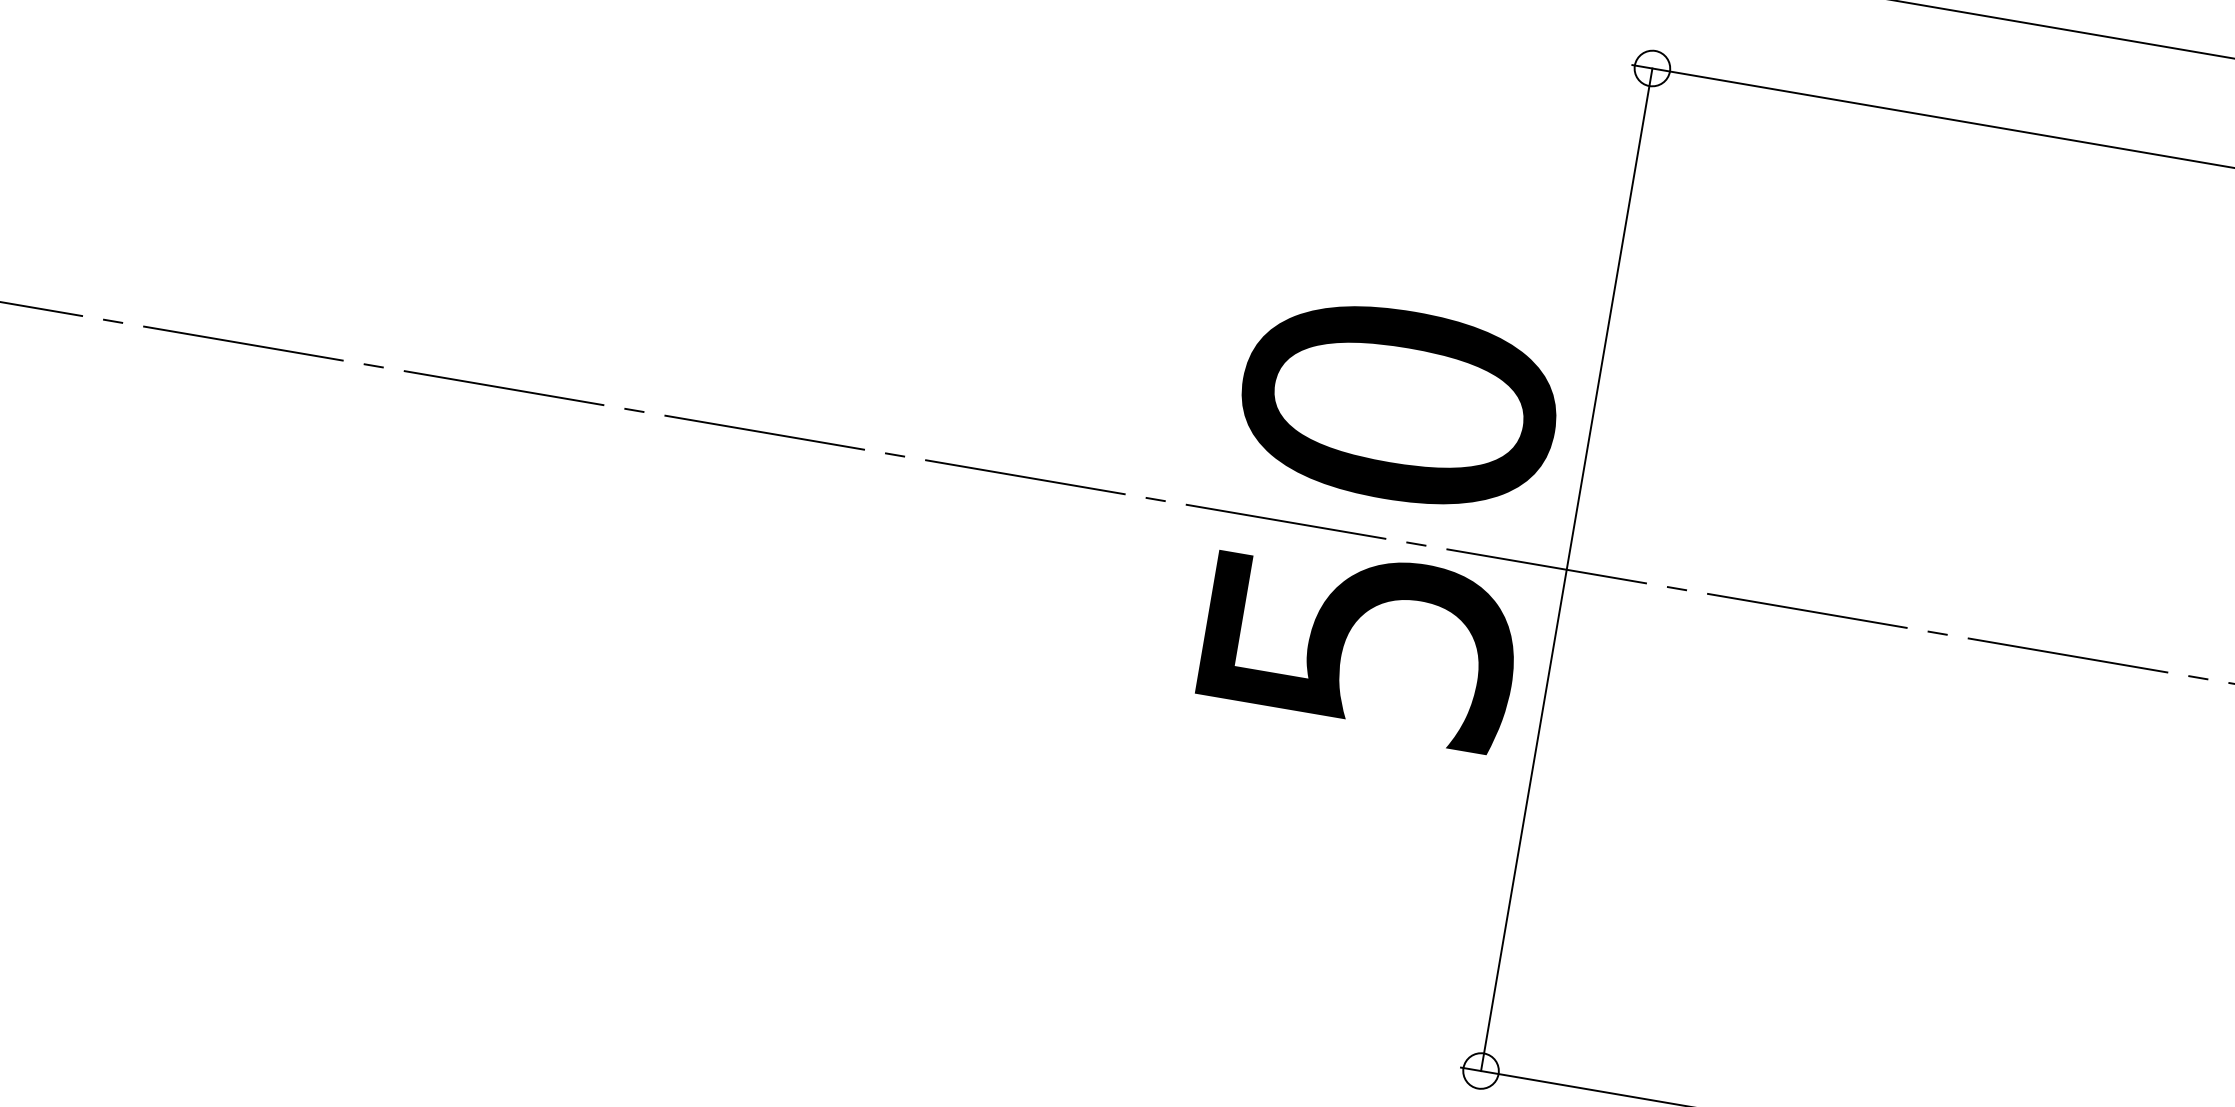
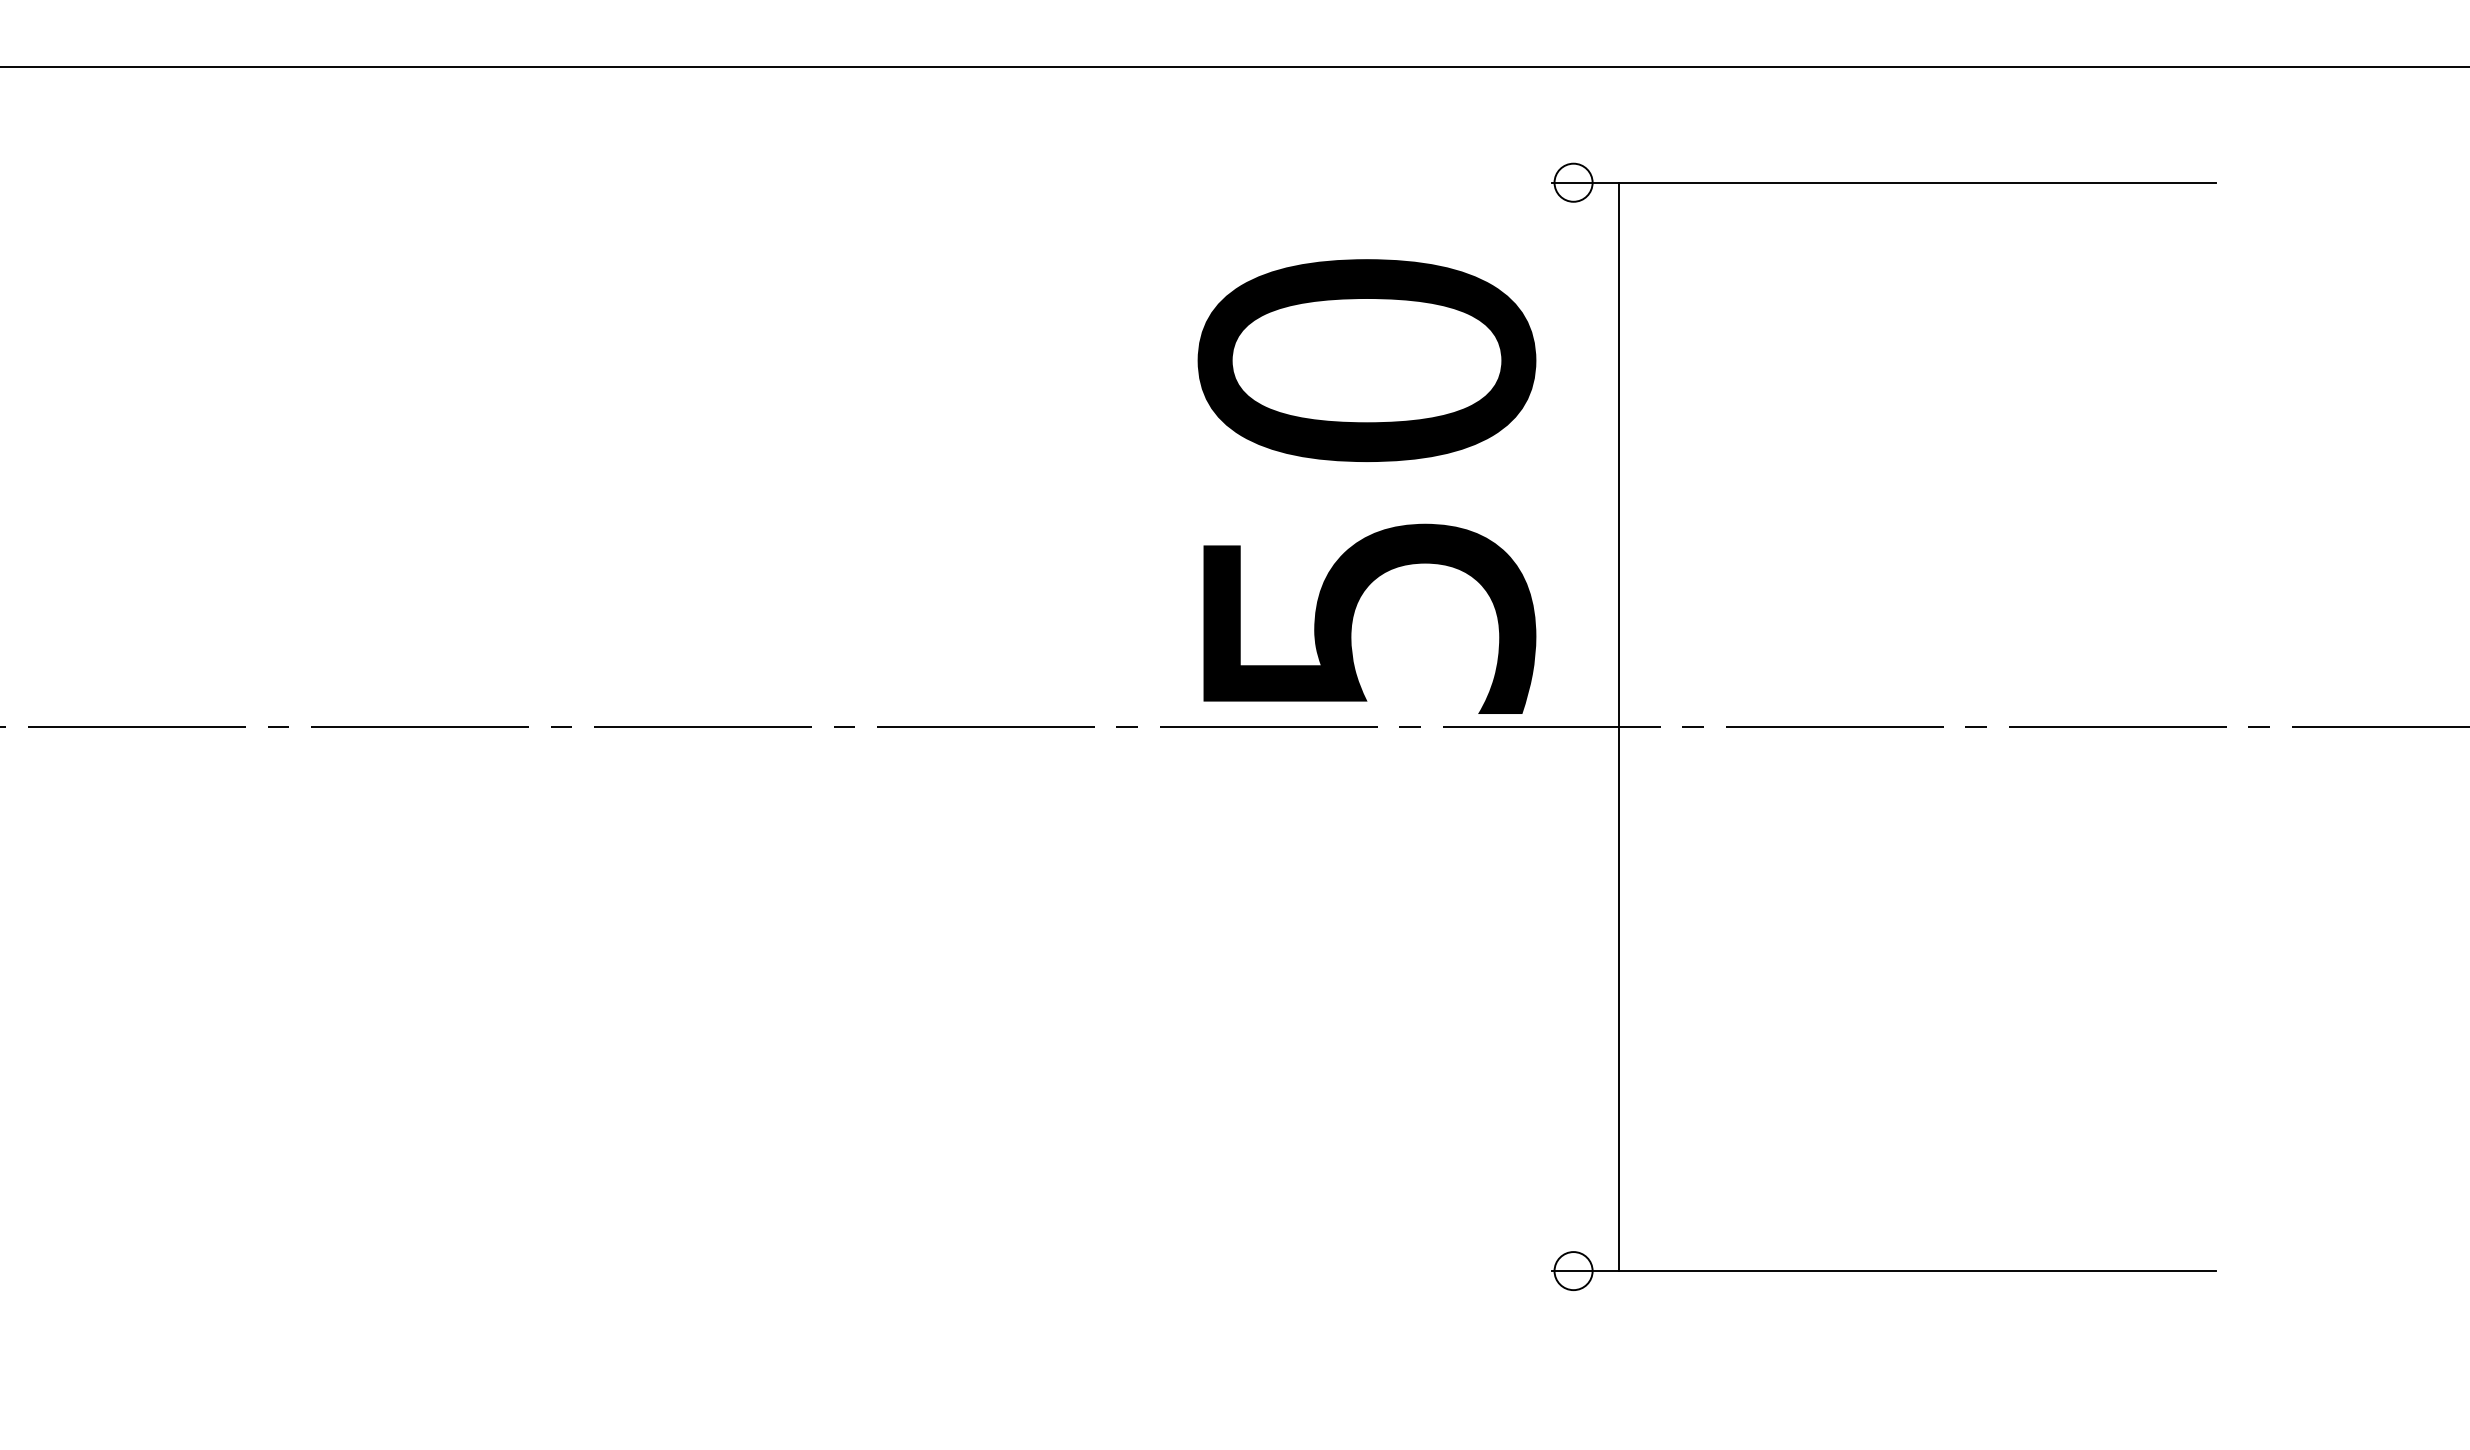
text: (1378, 521) -> (1366, 486), moved
line: (1566, 569) -> (1618, 726), moved

